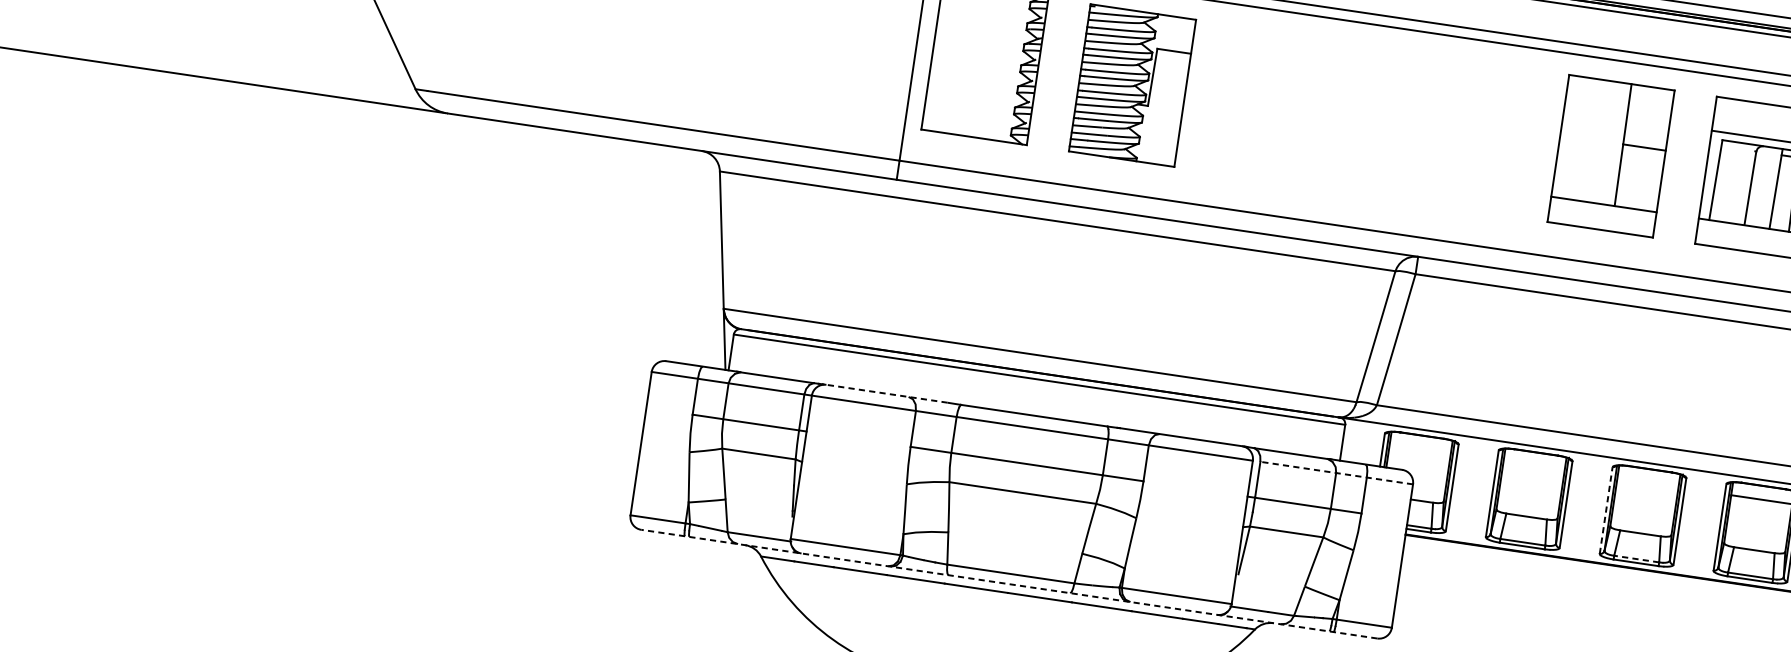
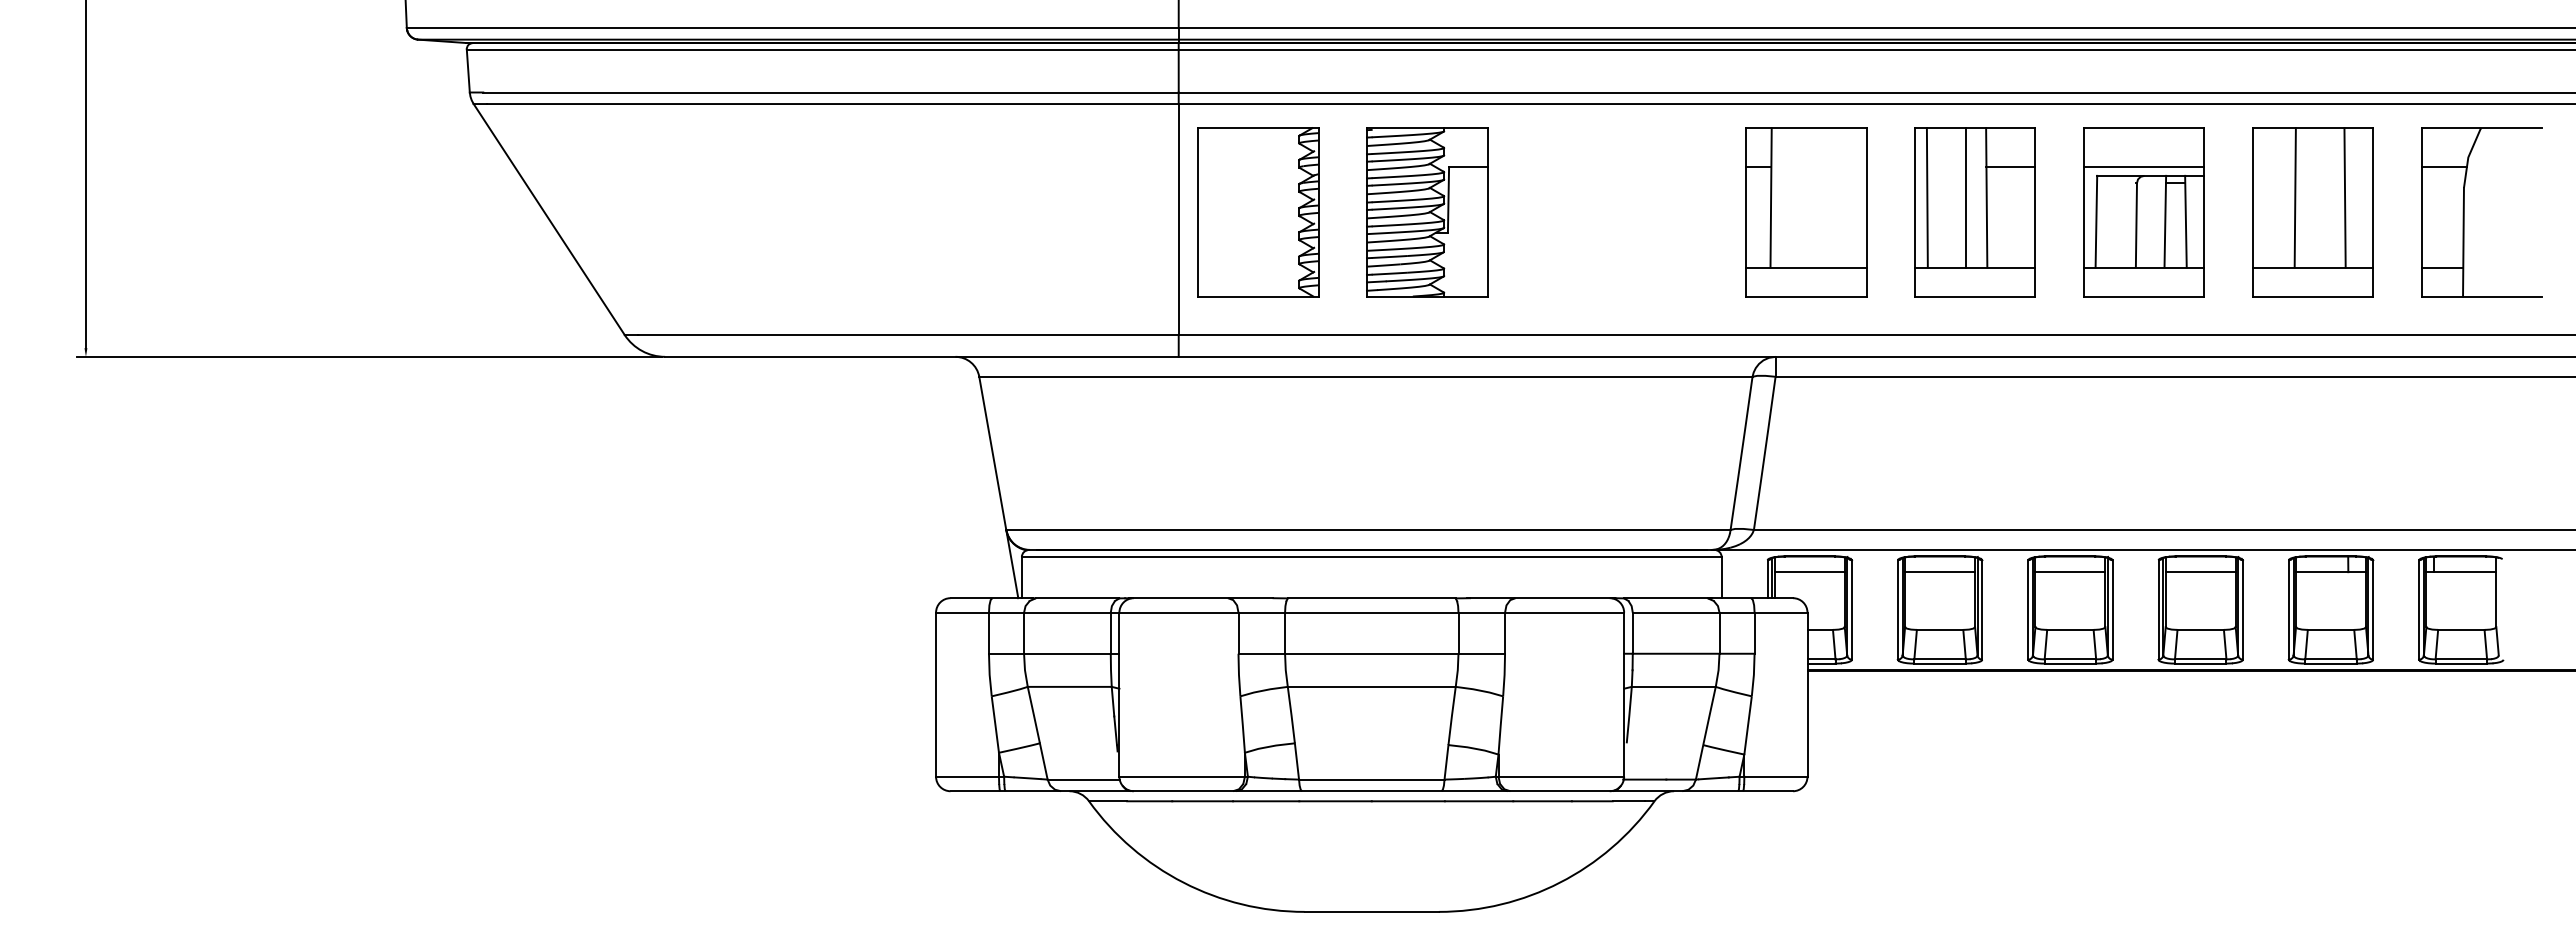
part: (1463, 134) -> (1806, 212), added
line: (1570, 137) -> (1926, 197), added
line: (1605, 142) -> (1966, 197), added
line: (1643, 147) -> (2010, 167), moved
line: (884, 393) -> (1200, 598), dashed -> solid
line: (1419, 449) -> (1809, 572), added
line: (1534, 466) -> (1940, 572), added
line: (1336, 472) -> (1719, 612), dashed -> solid
line: (1647, 483) -> (2070, 572), added
line: (1606, 511) -> (2028, 610), dashed -> solid
line: (1636, 559) -> (2070, 659), dashed -> solid
line: (1009, 584) -> (1371, 791), dashed -> solid

